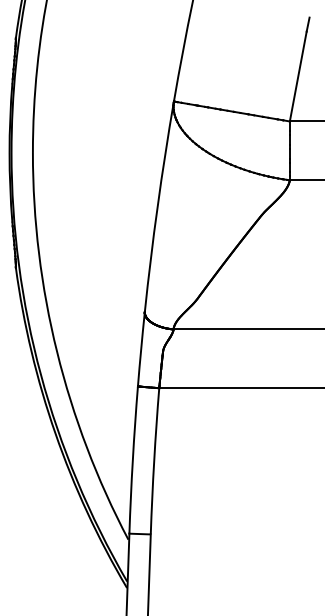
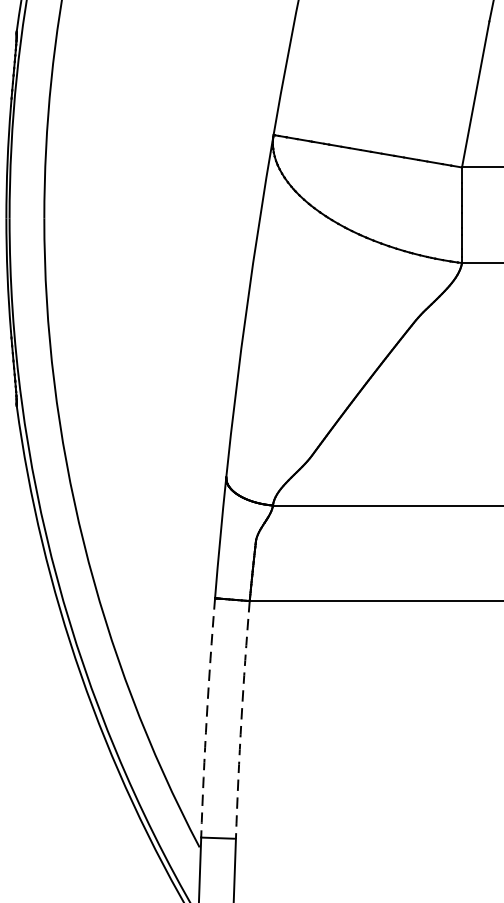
arc: (132, 460) -> (206, 718), solid -> dashed
arc: (154, 461) -> (241, 720), solid -> dashed

